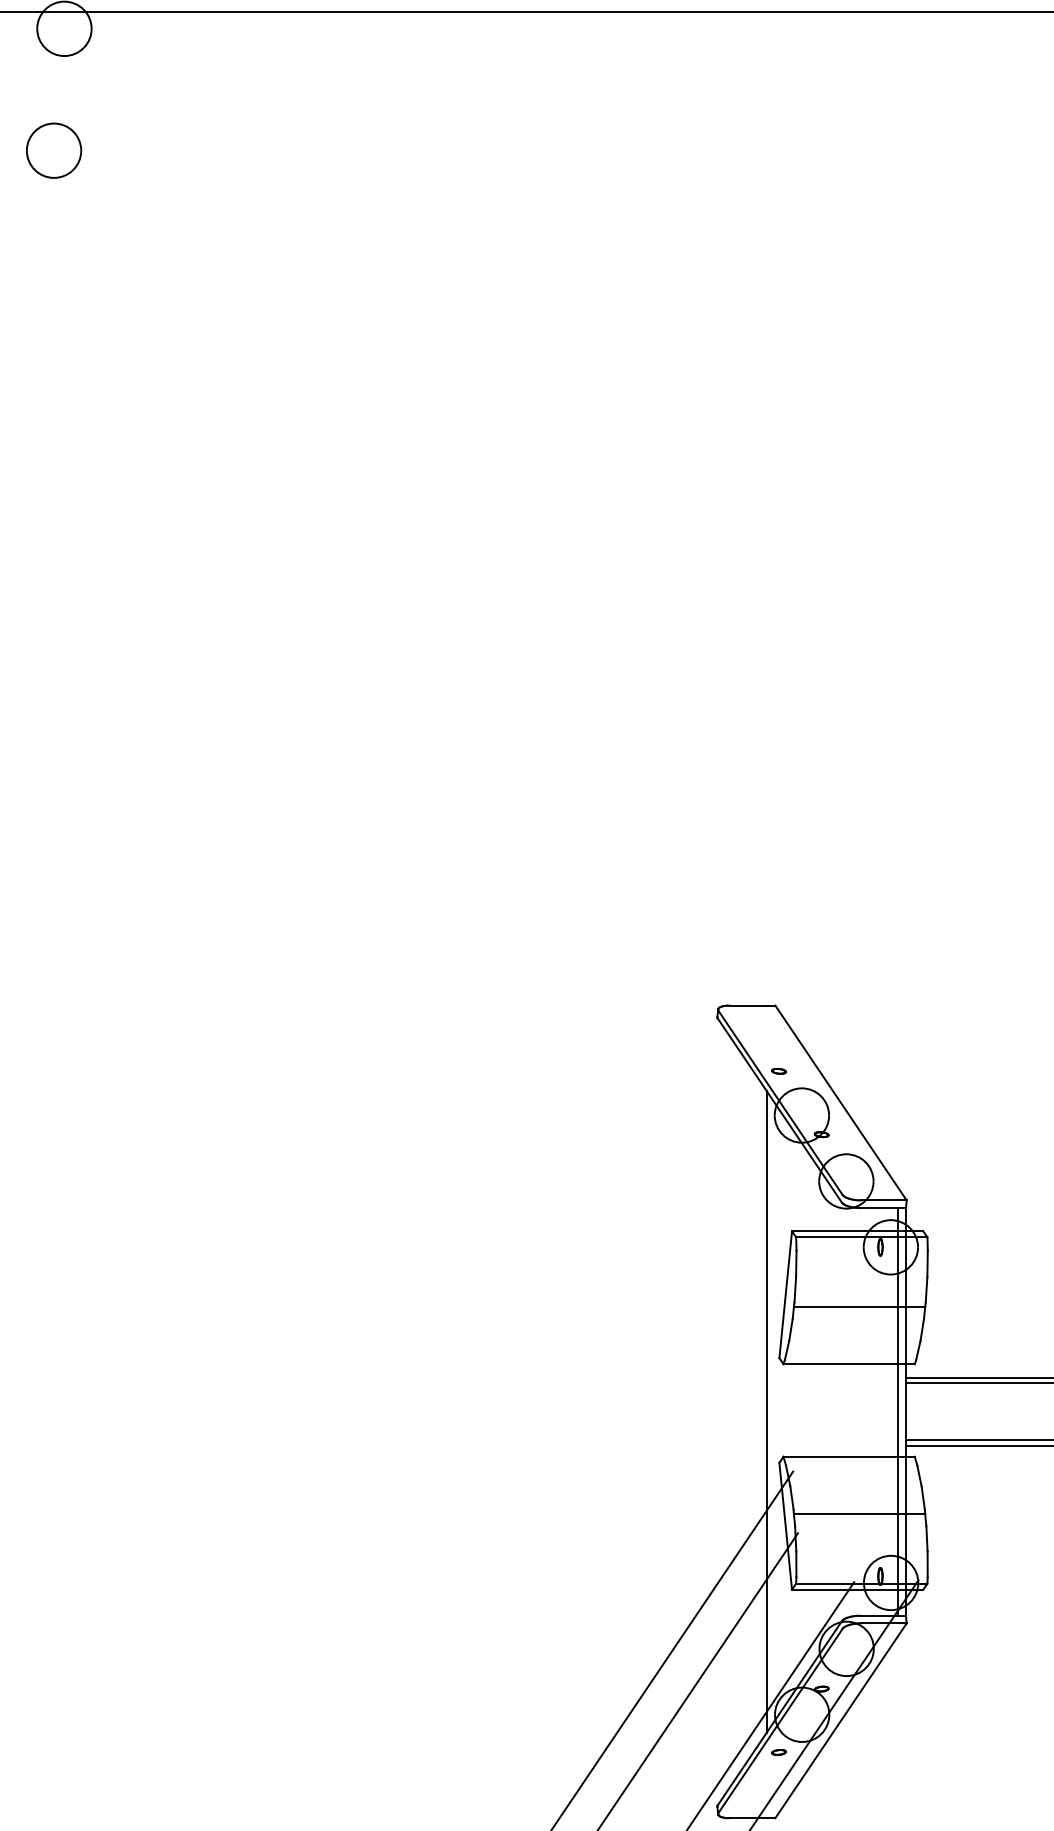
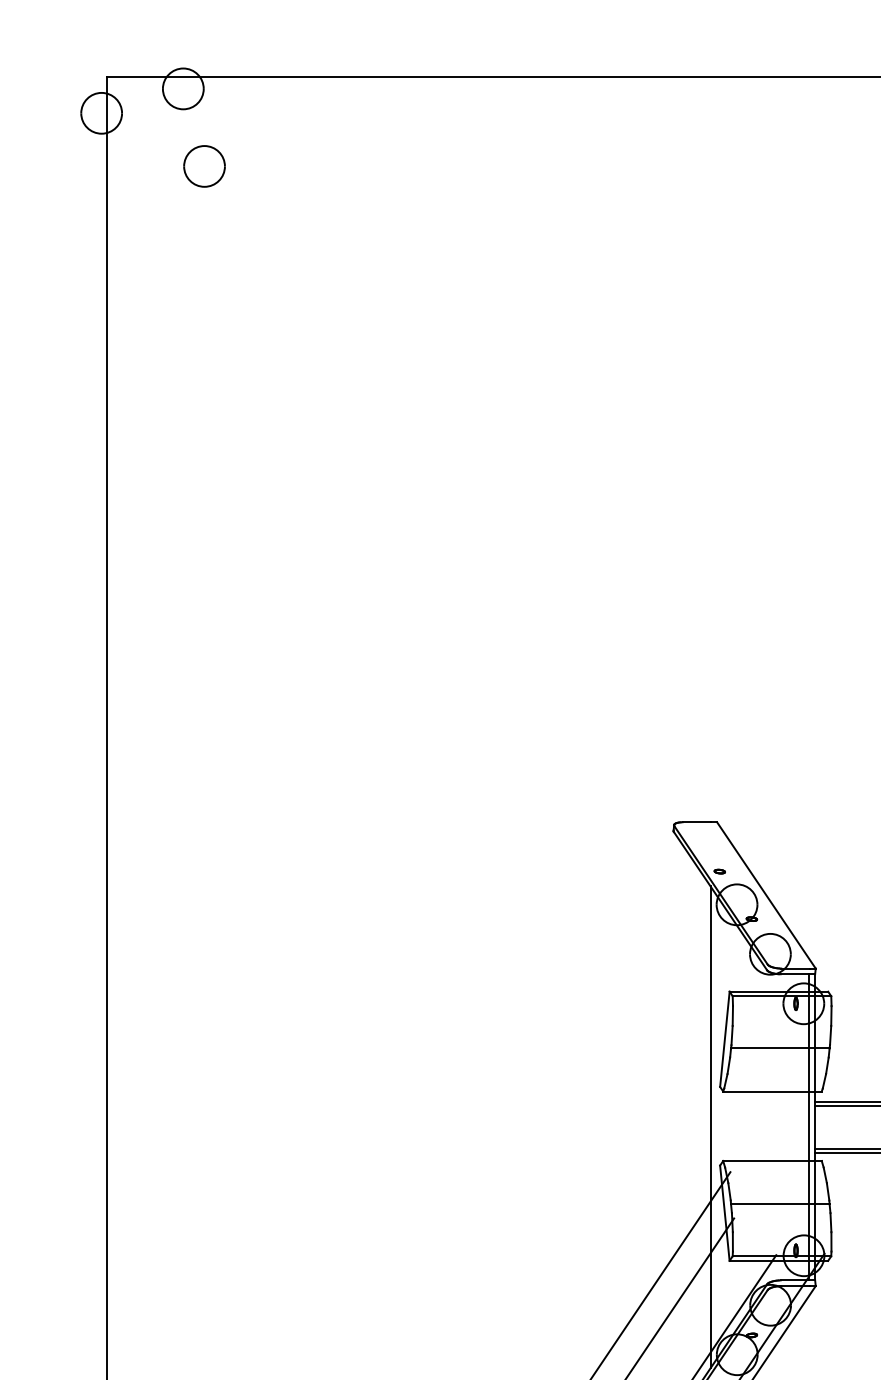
part: (54, 150) -> (204, 166), moved

